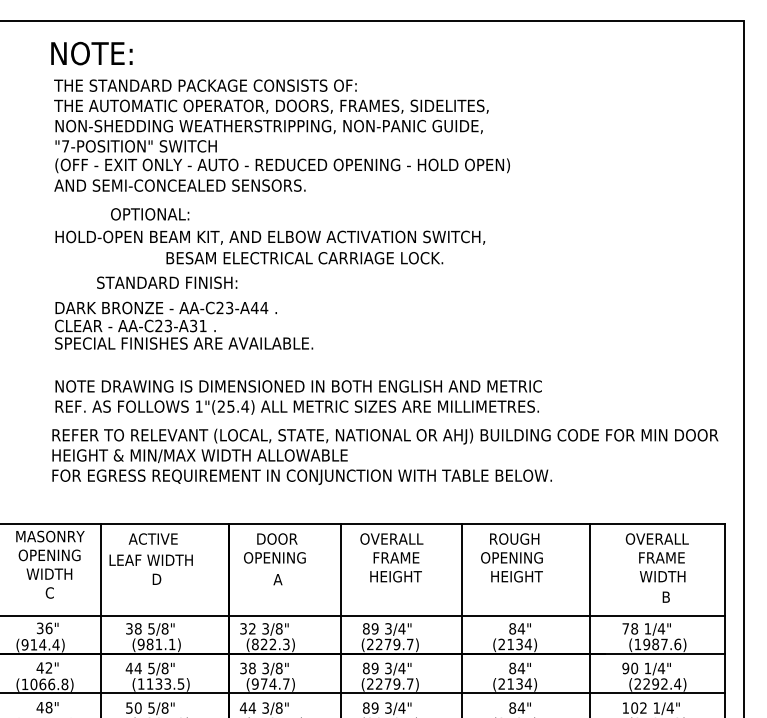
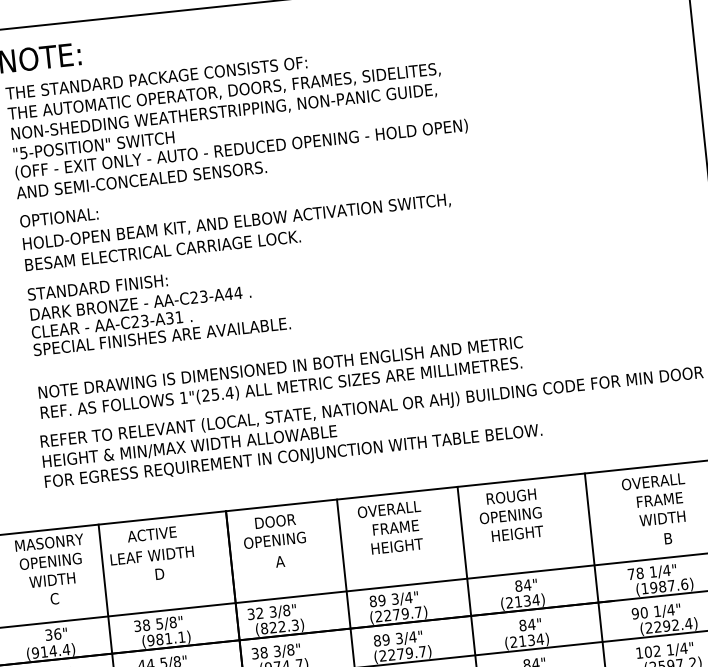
text: (65, 146) -> (23, 153), "7-POSITION" -> "5-POSITION"
text: (150, 214) -> (59, 217), moved
text: (304, 258) -> (162, 251), moved
text: (167, 282) -> (98, 287), moved

